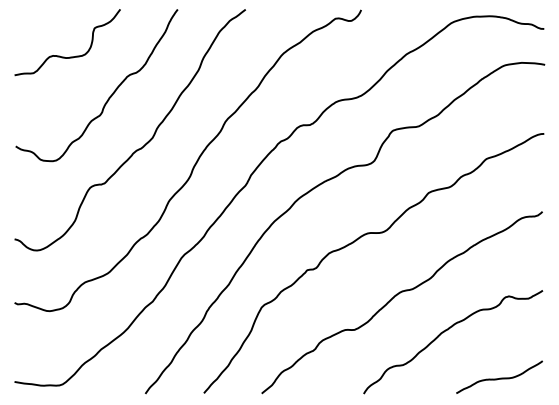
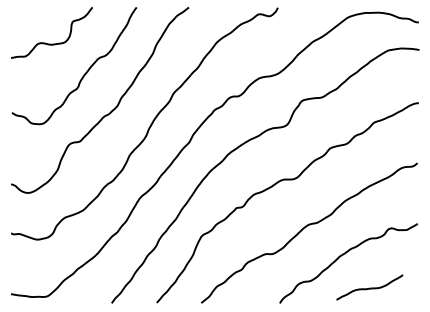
curve: (500, 377) -> (370, 287), moved

